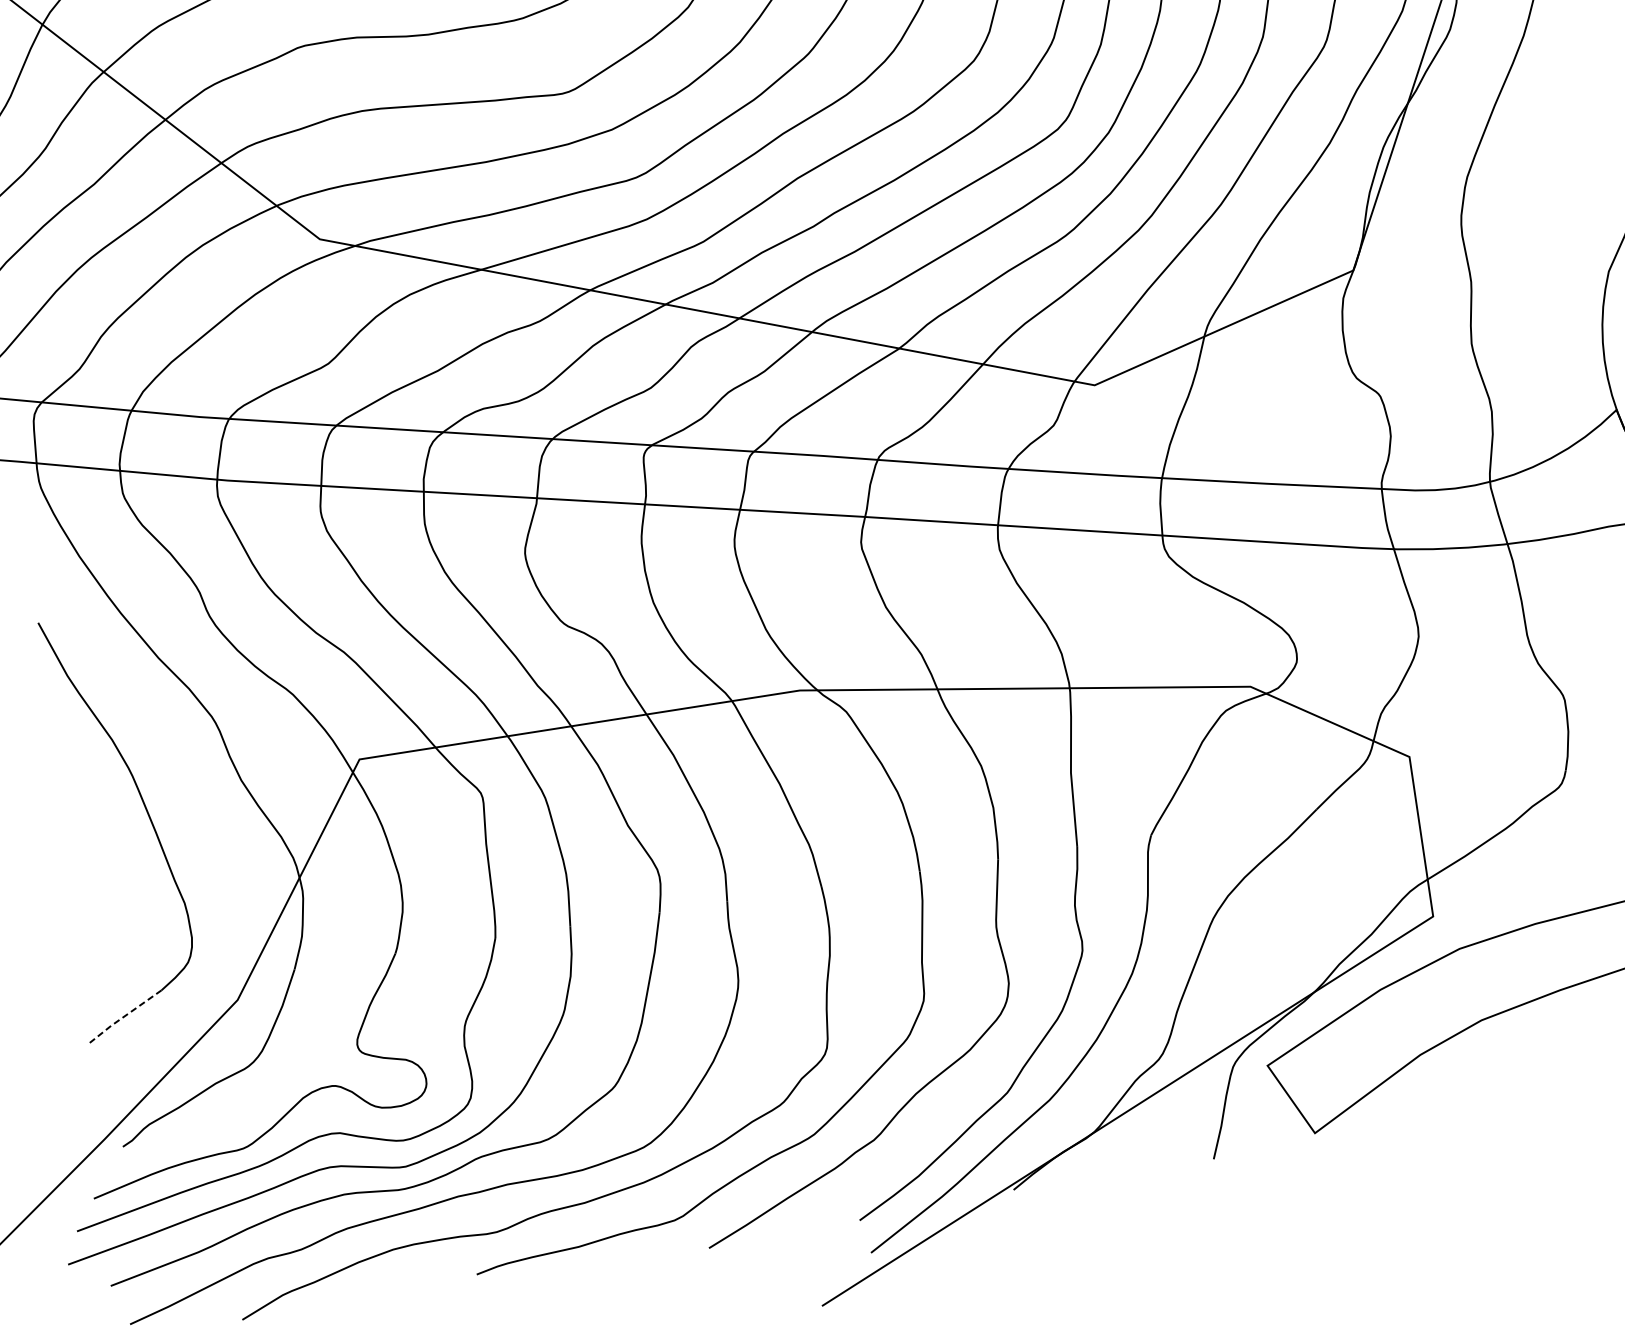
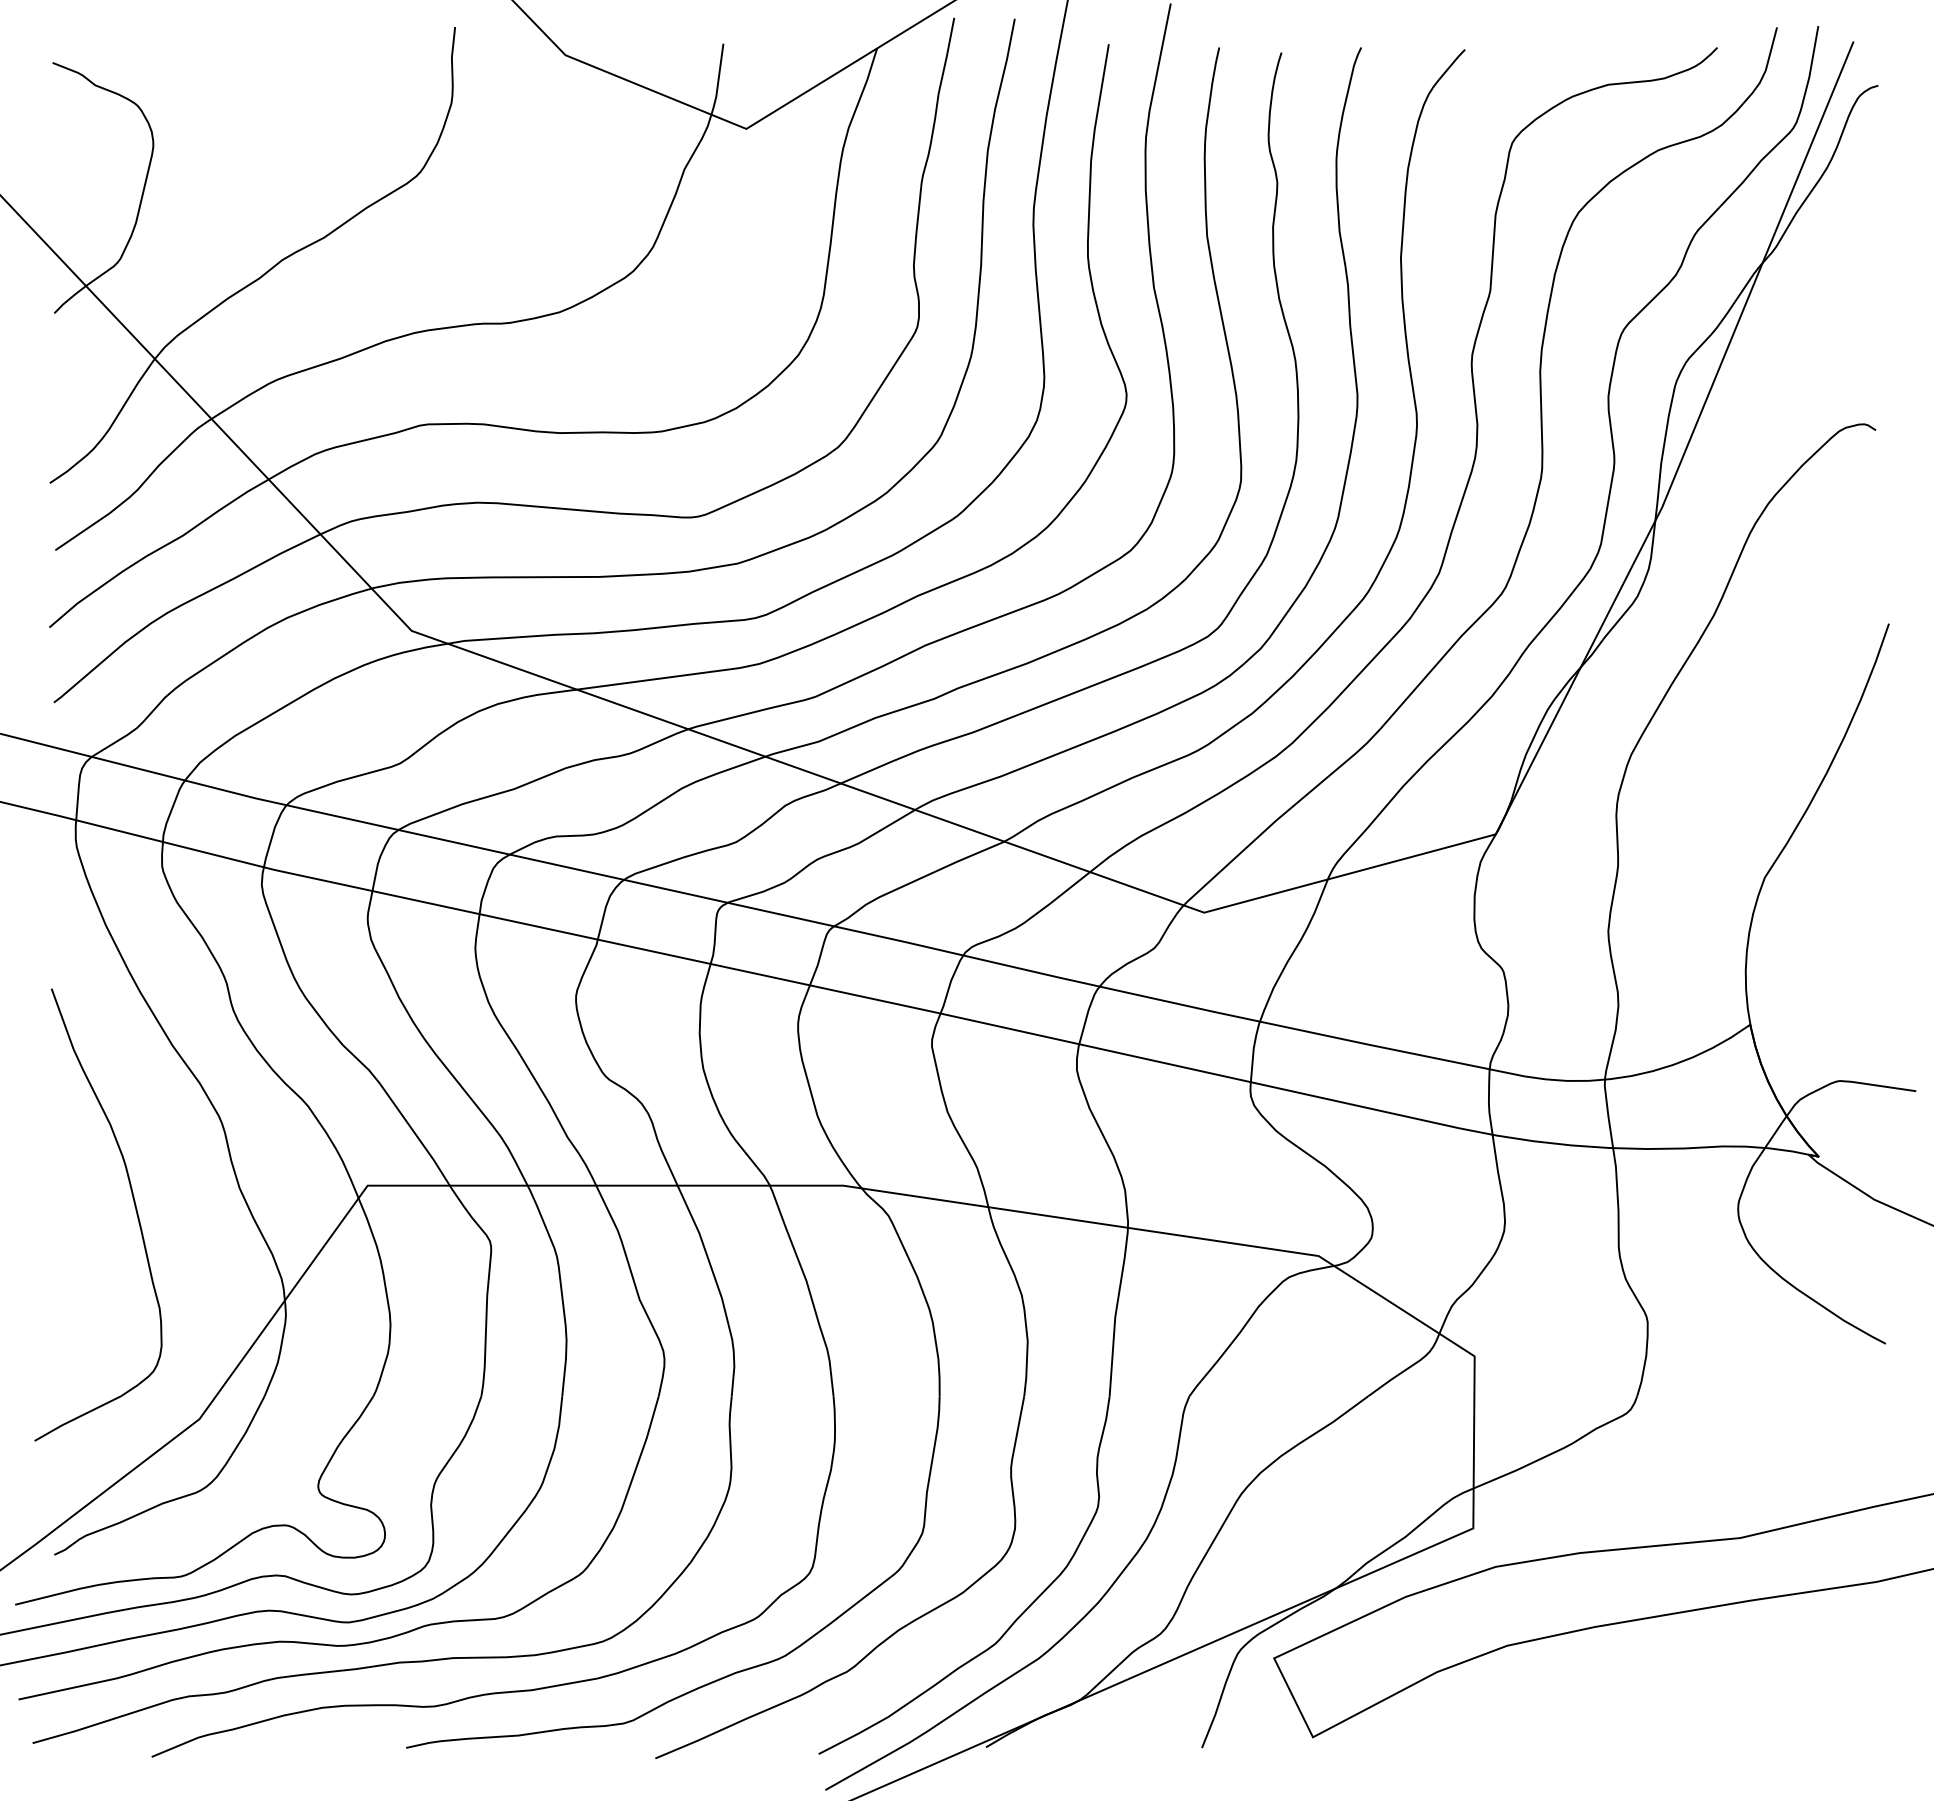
line: (123, 1017) -> (76, 1418), dashed -> solid

